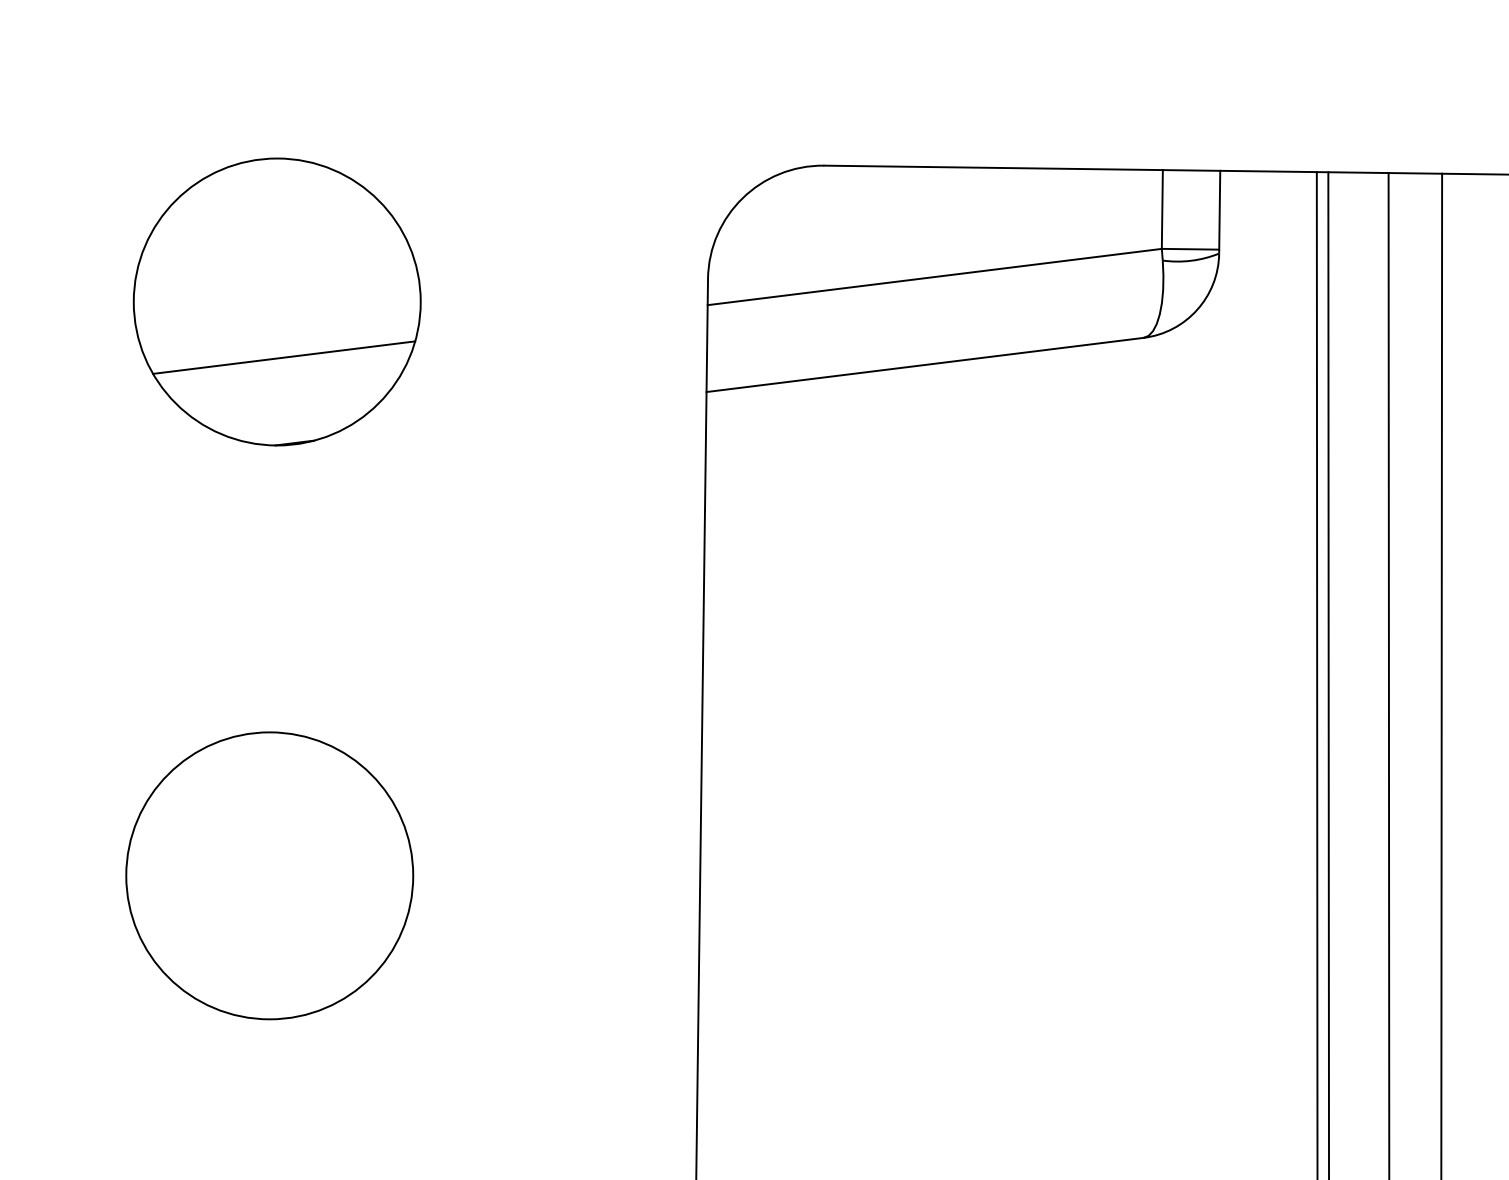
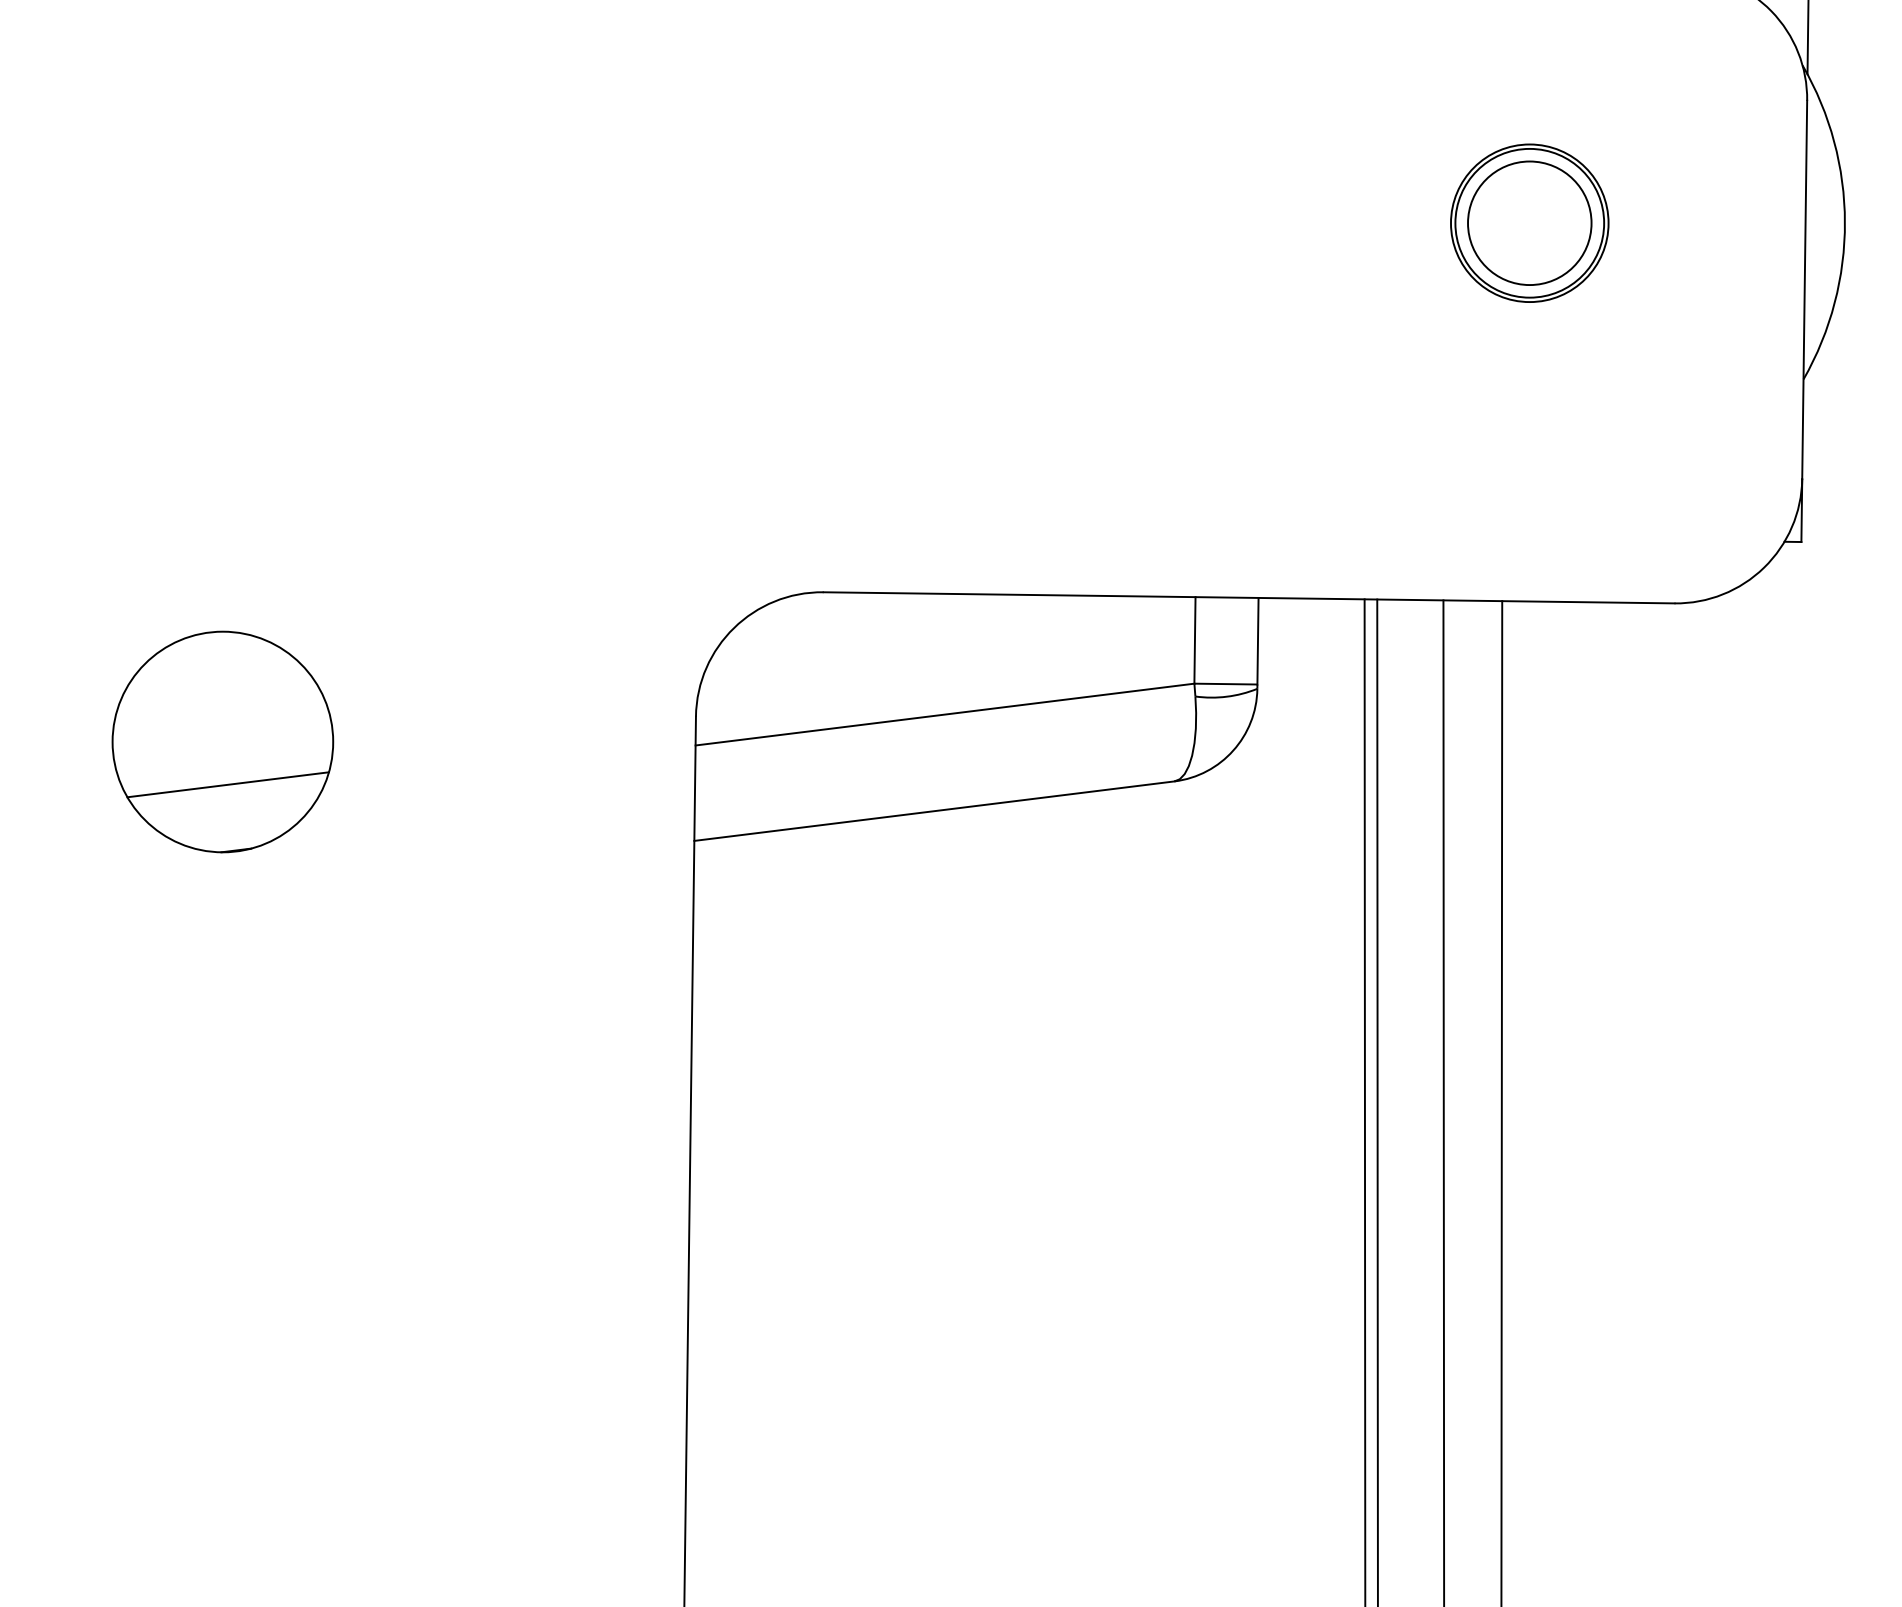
part: (276, 301) -> (222, 741), size x0.7
circle: (269, 875) -> (214, 1371), removed

